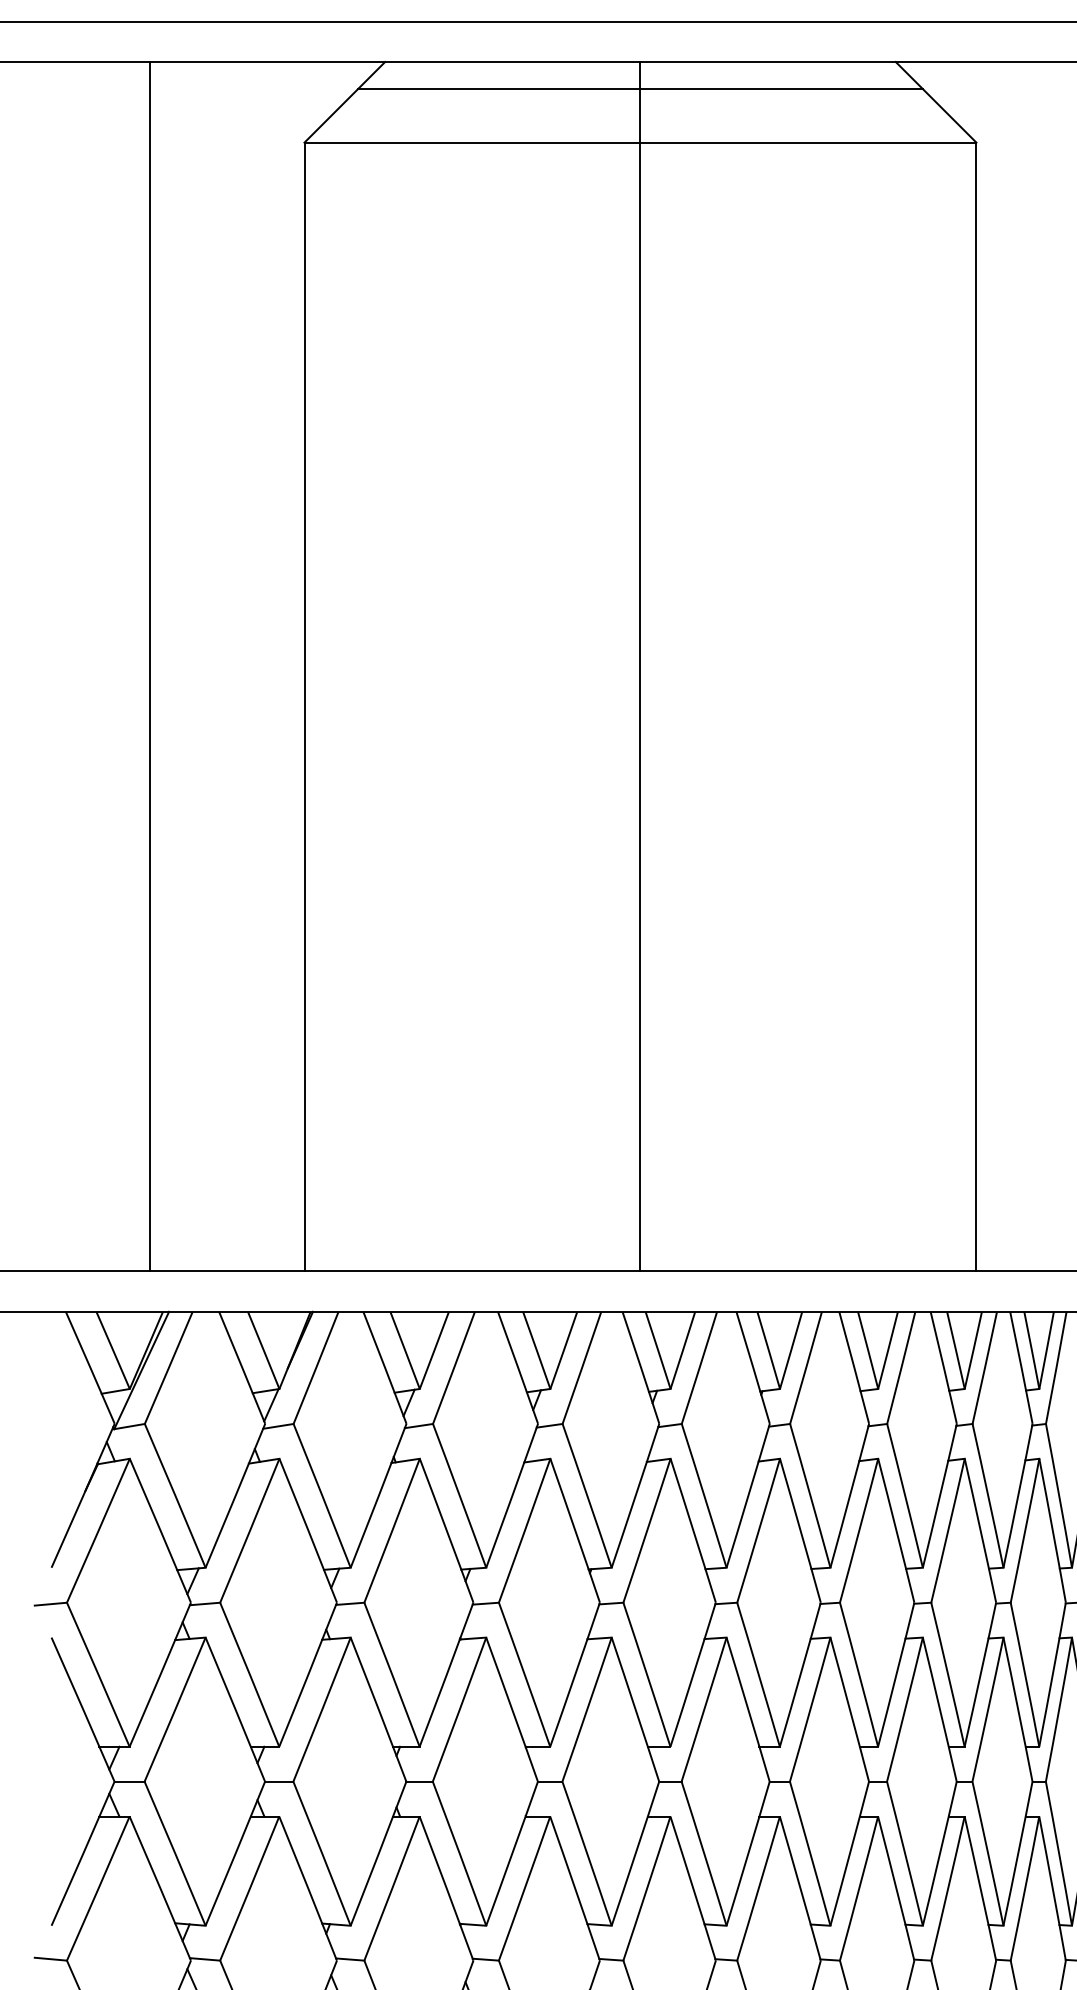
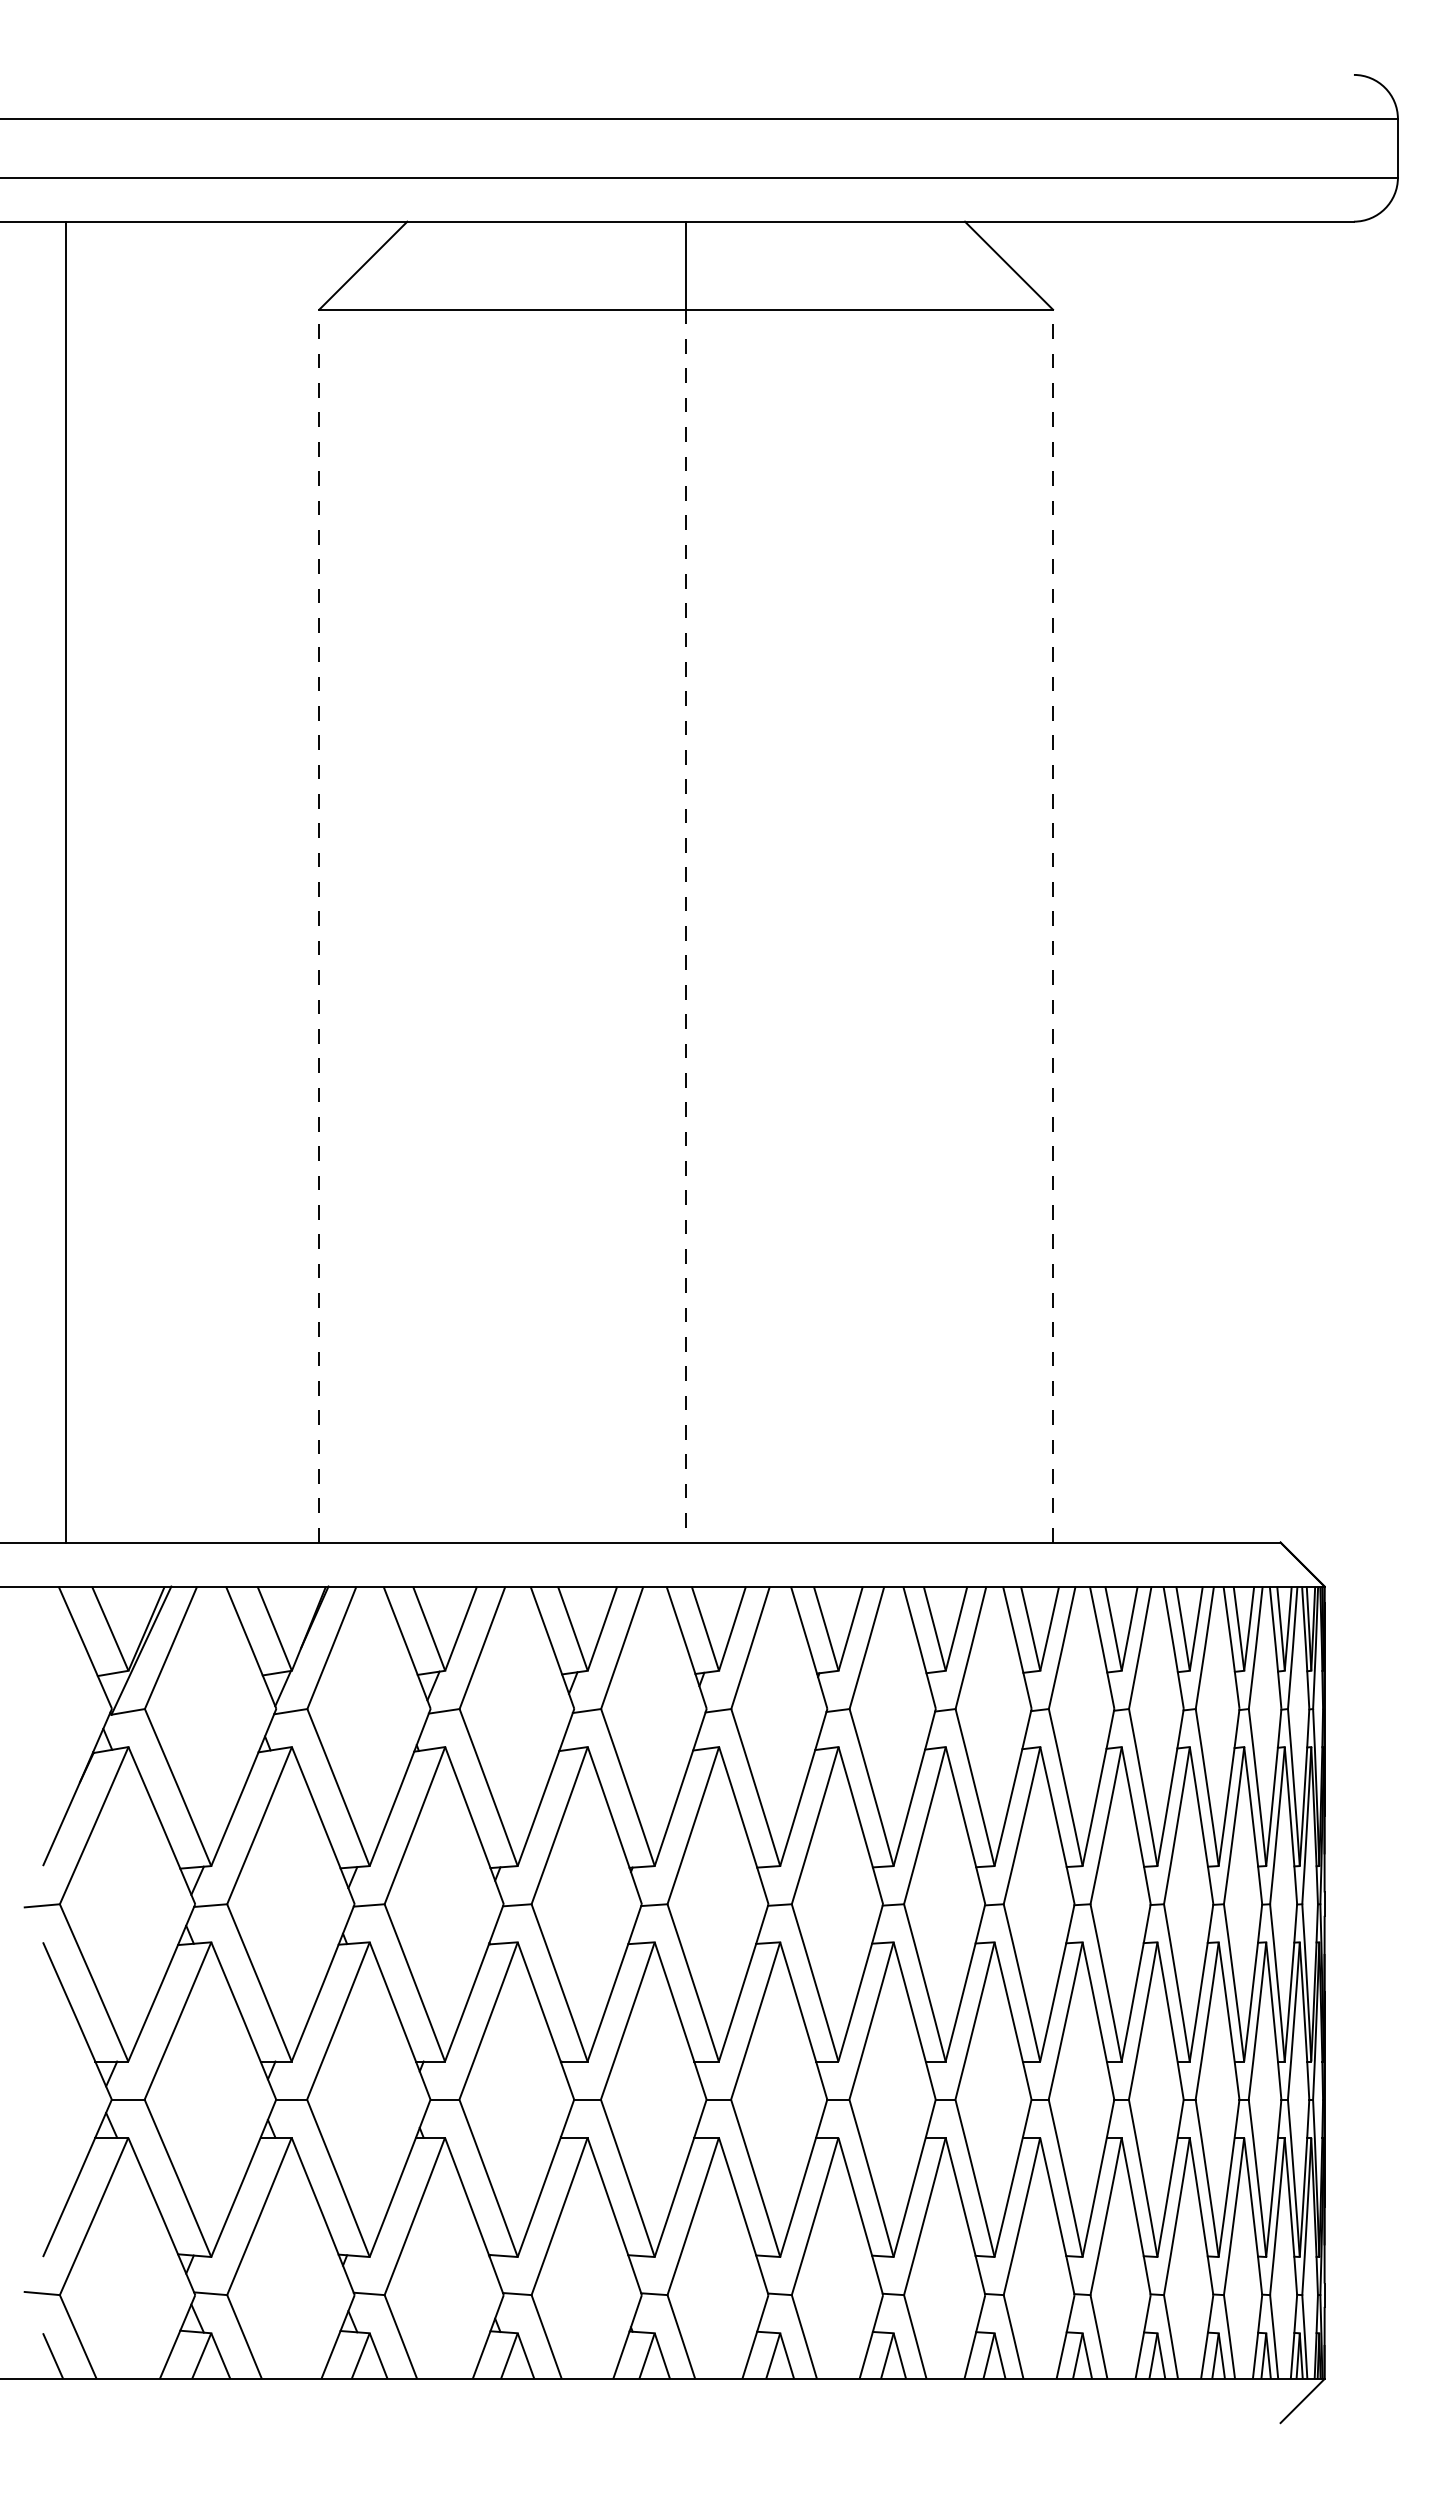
line: (639, 89) -> (685, 251), removed
line: (149, 666) -> (66, 881), moved
line: (304, 706) -> (319, 925), solid -> dashed
line: (976, 706) -> (1053, 925), solid -> dashed
line: (640, 707) -> (686, 926), solid -> dashed

